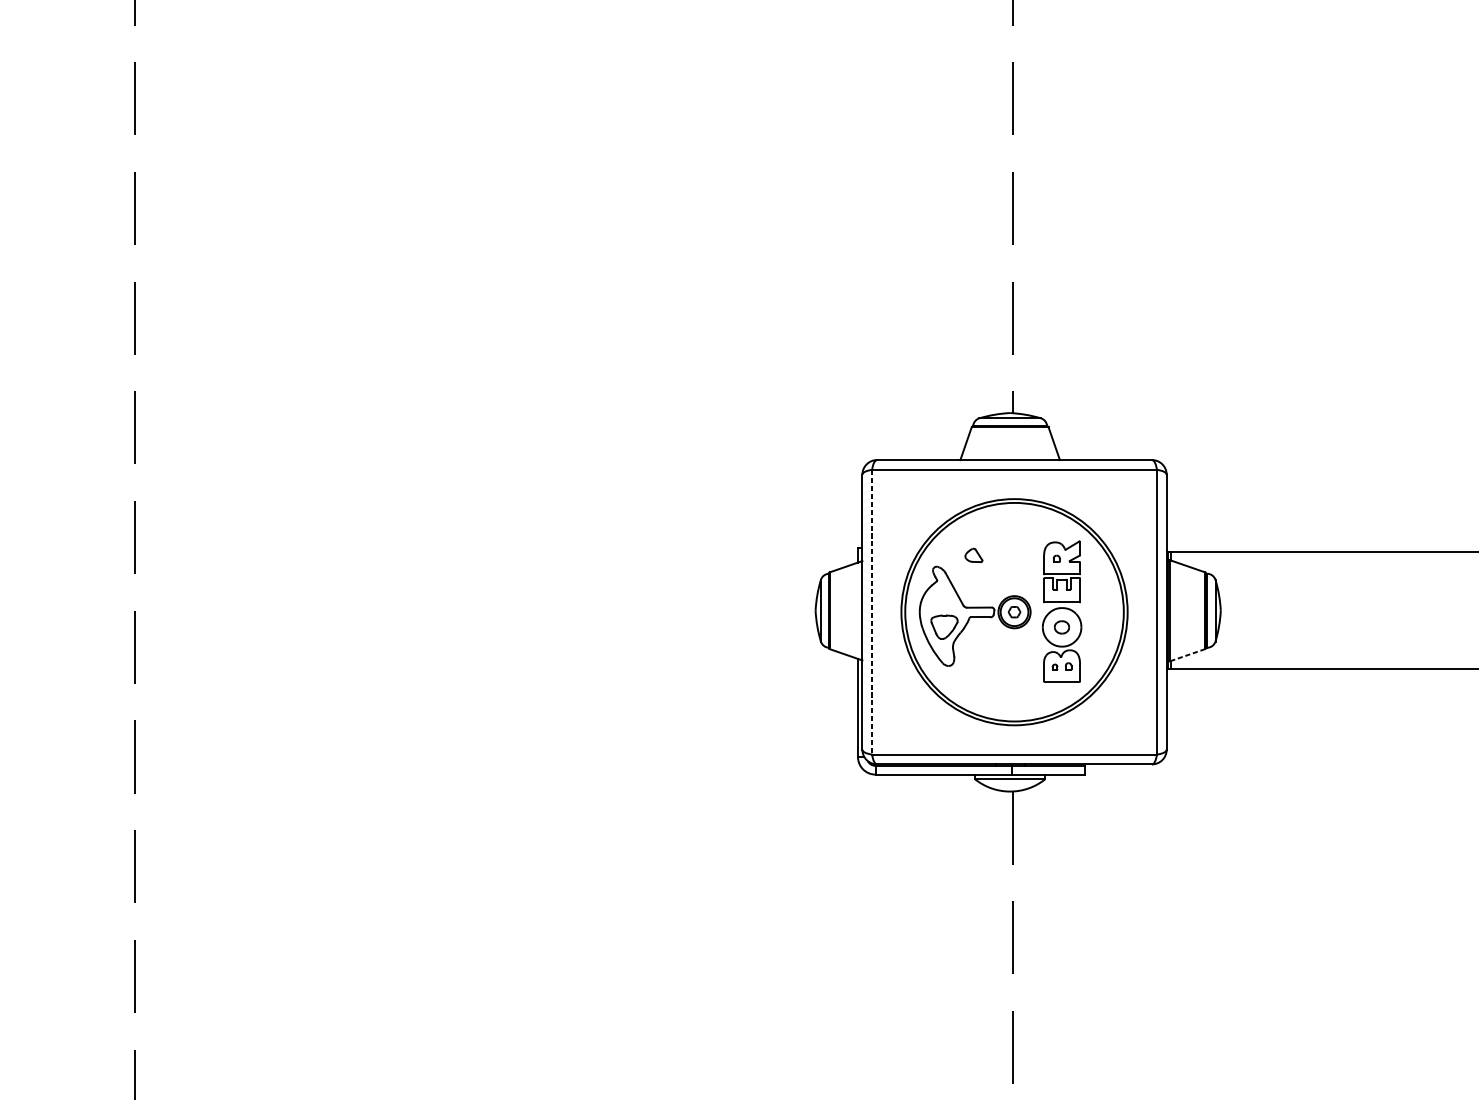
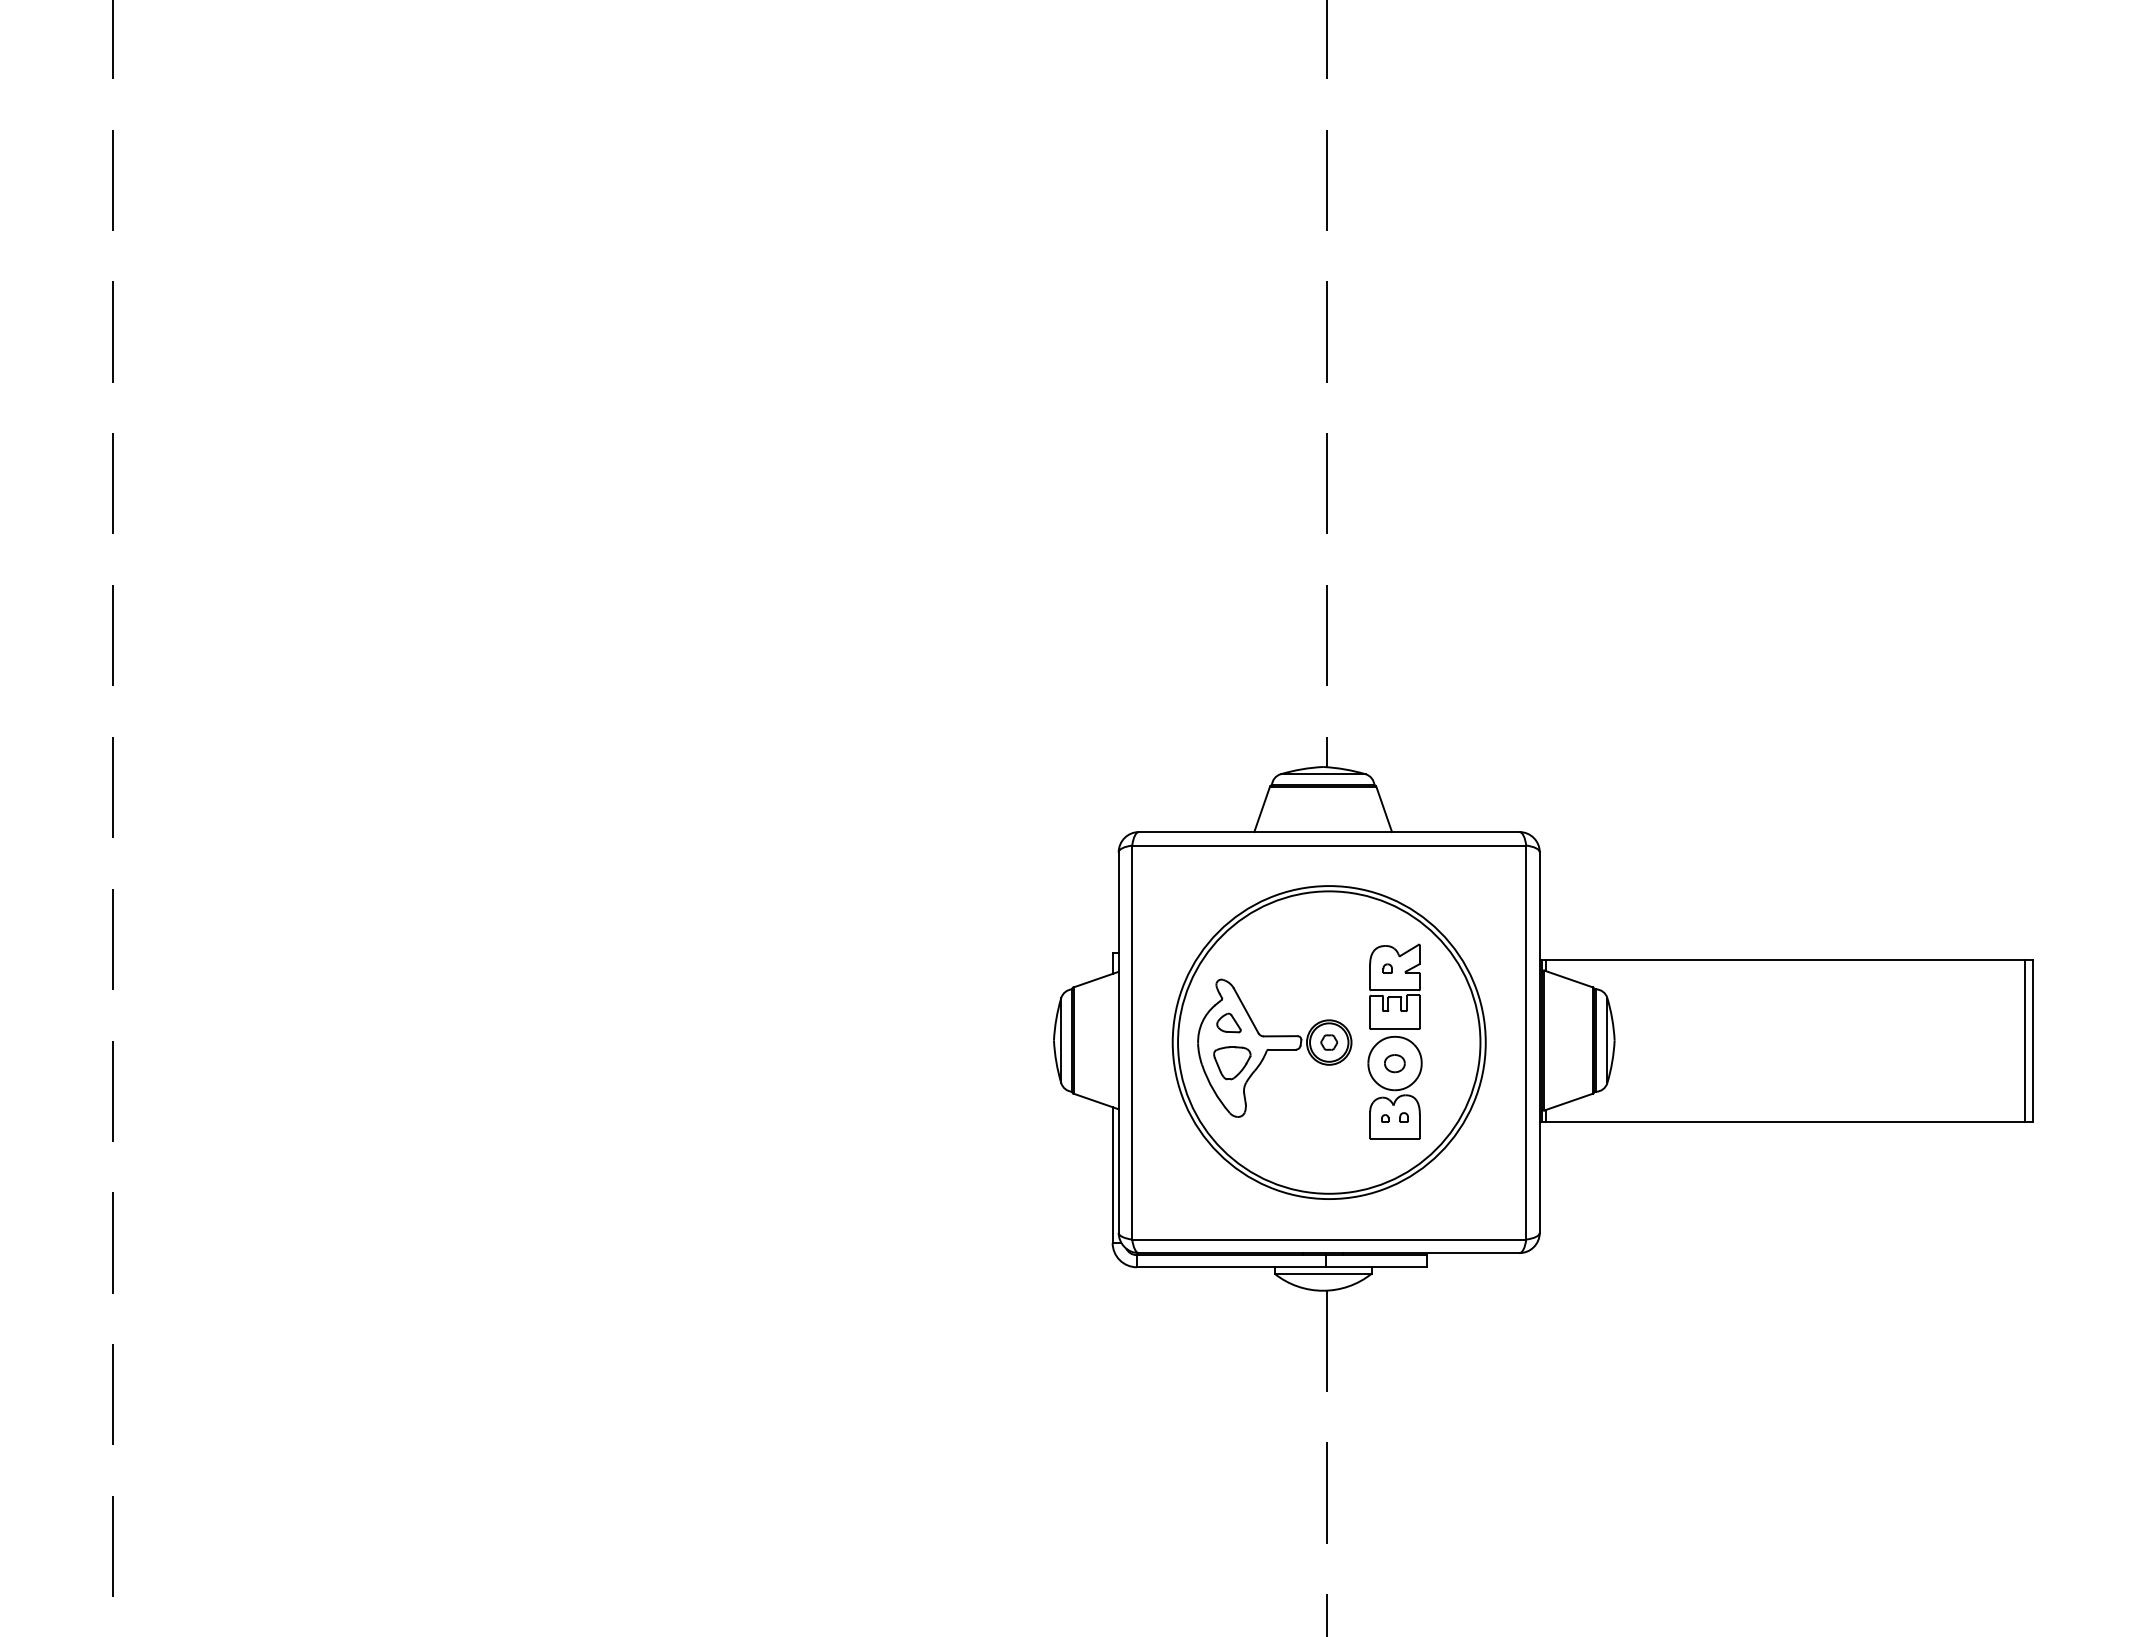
part: (973, 555) -> (1228, 1022), moved
line: (872, 612) -> (1132, 1042), dashed -> solid
line: (1187, 655) -> (1568, 1102), dashed -> solid

